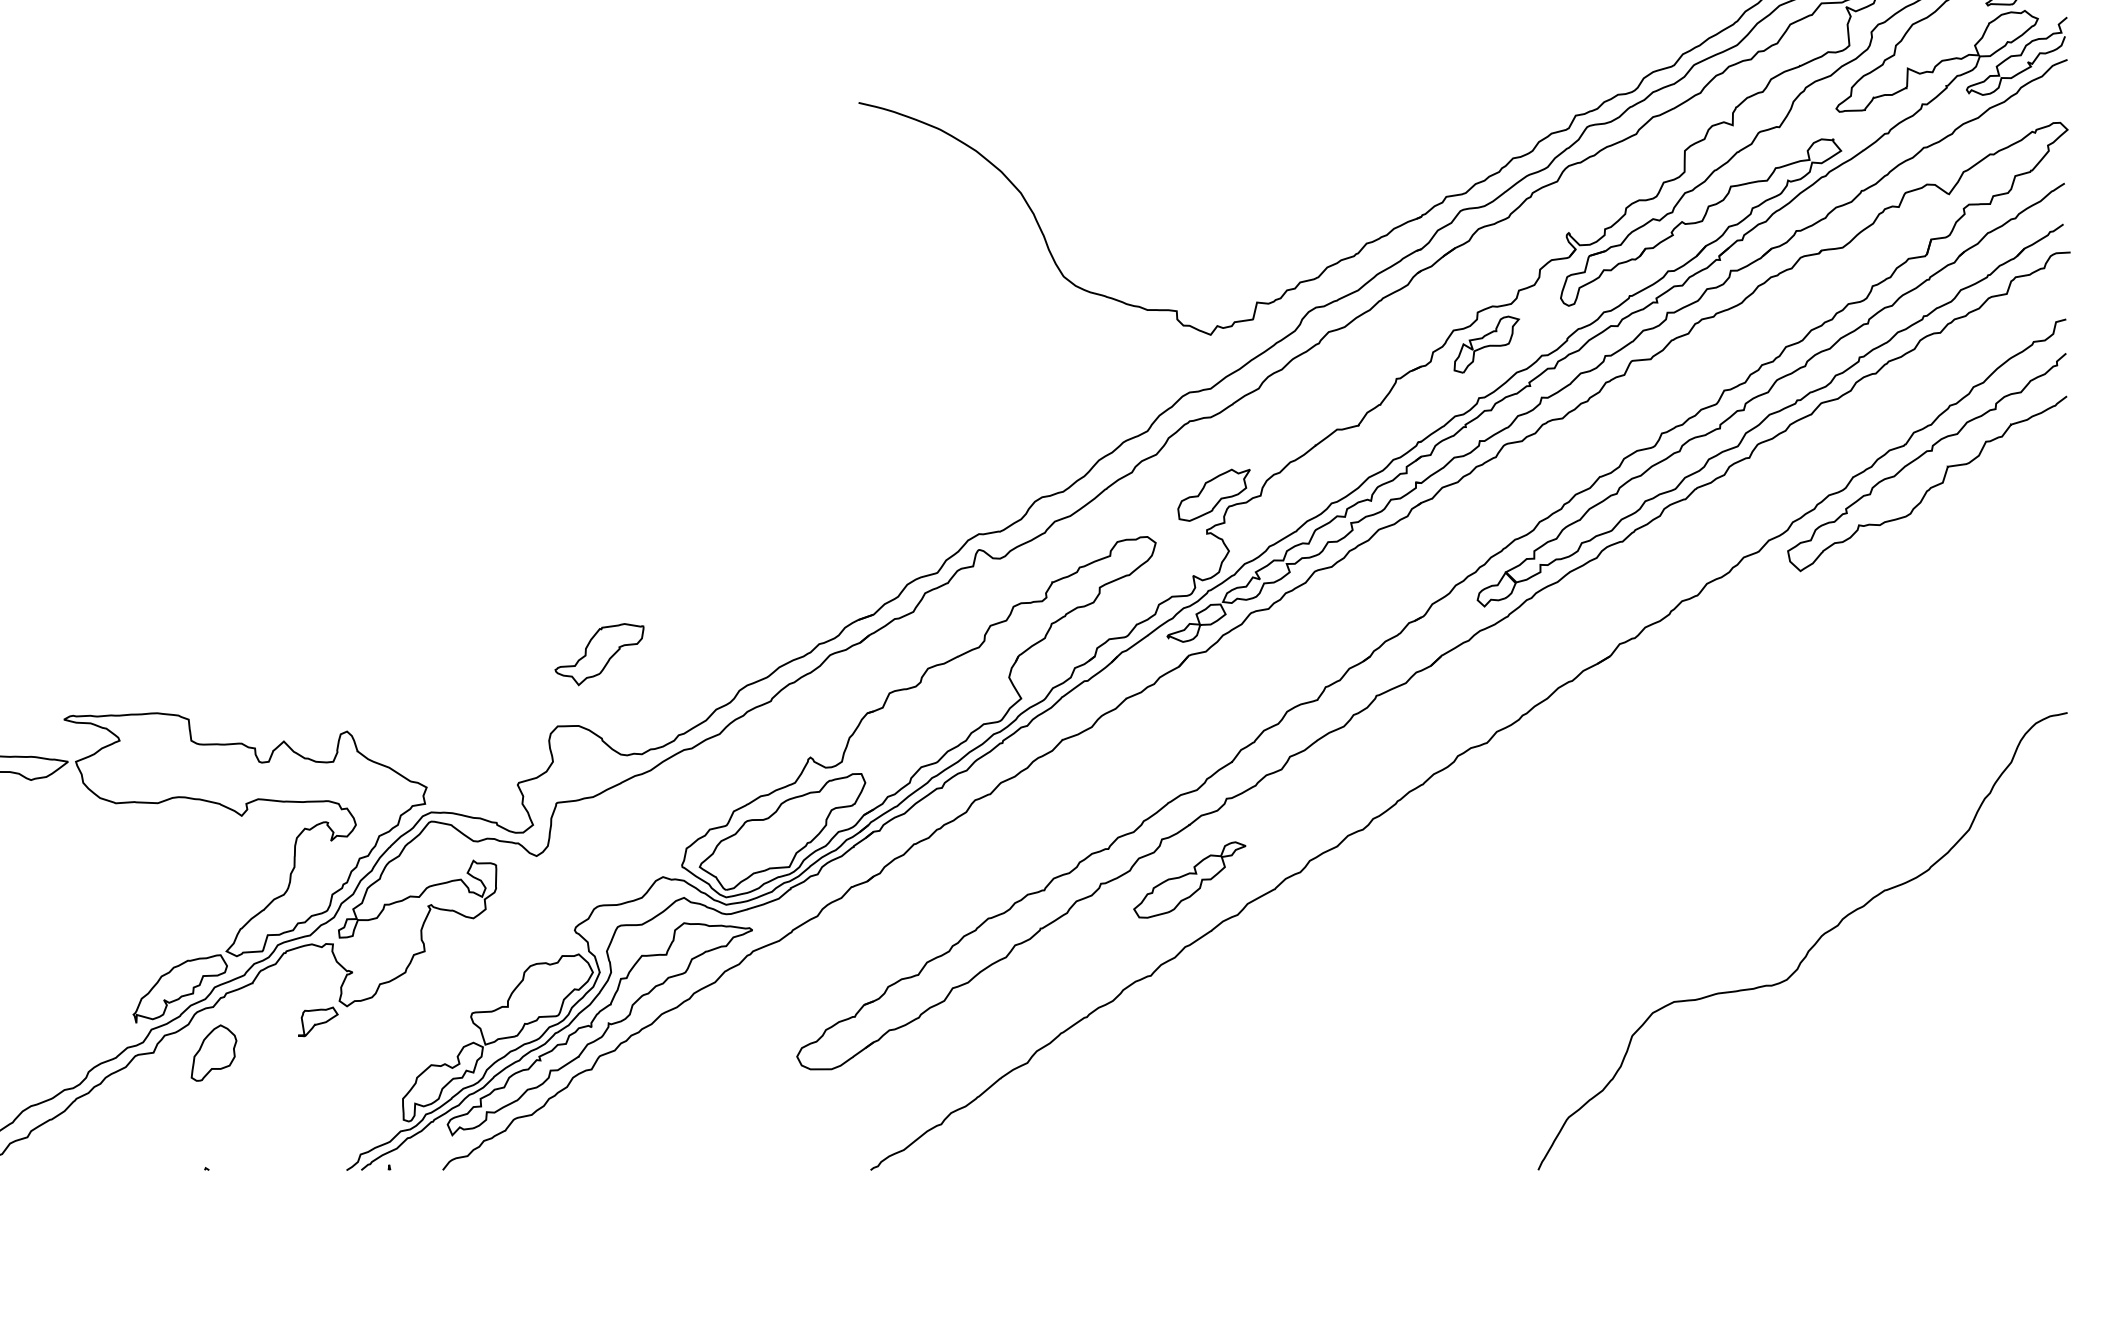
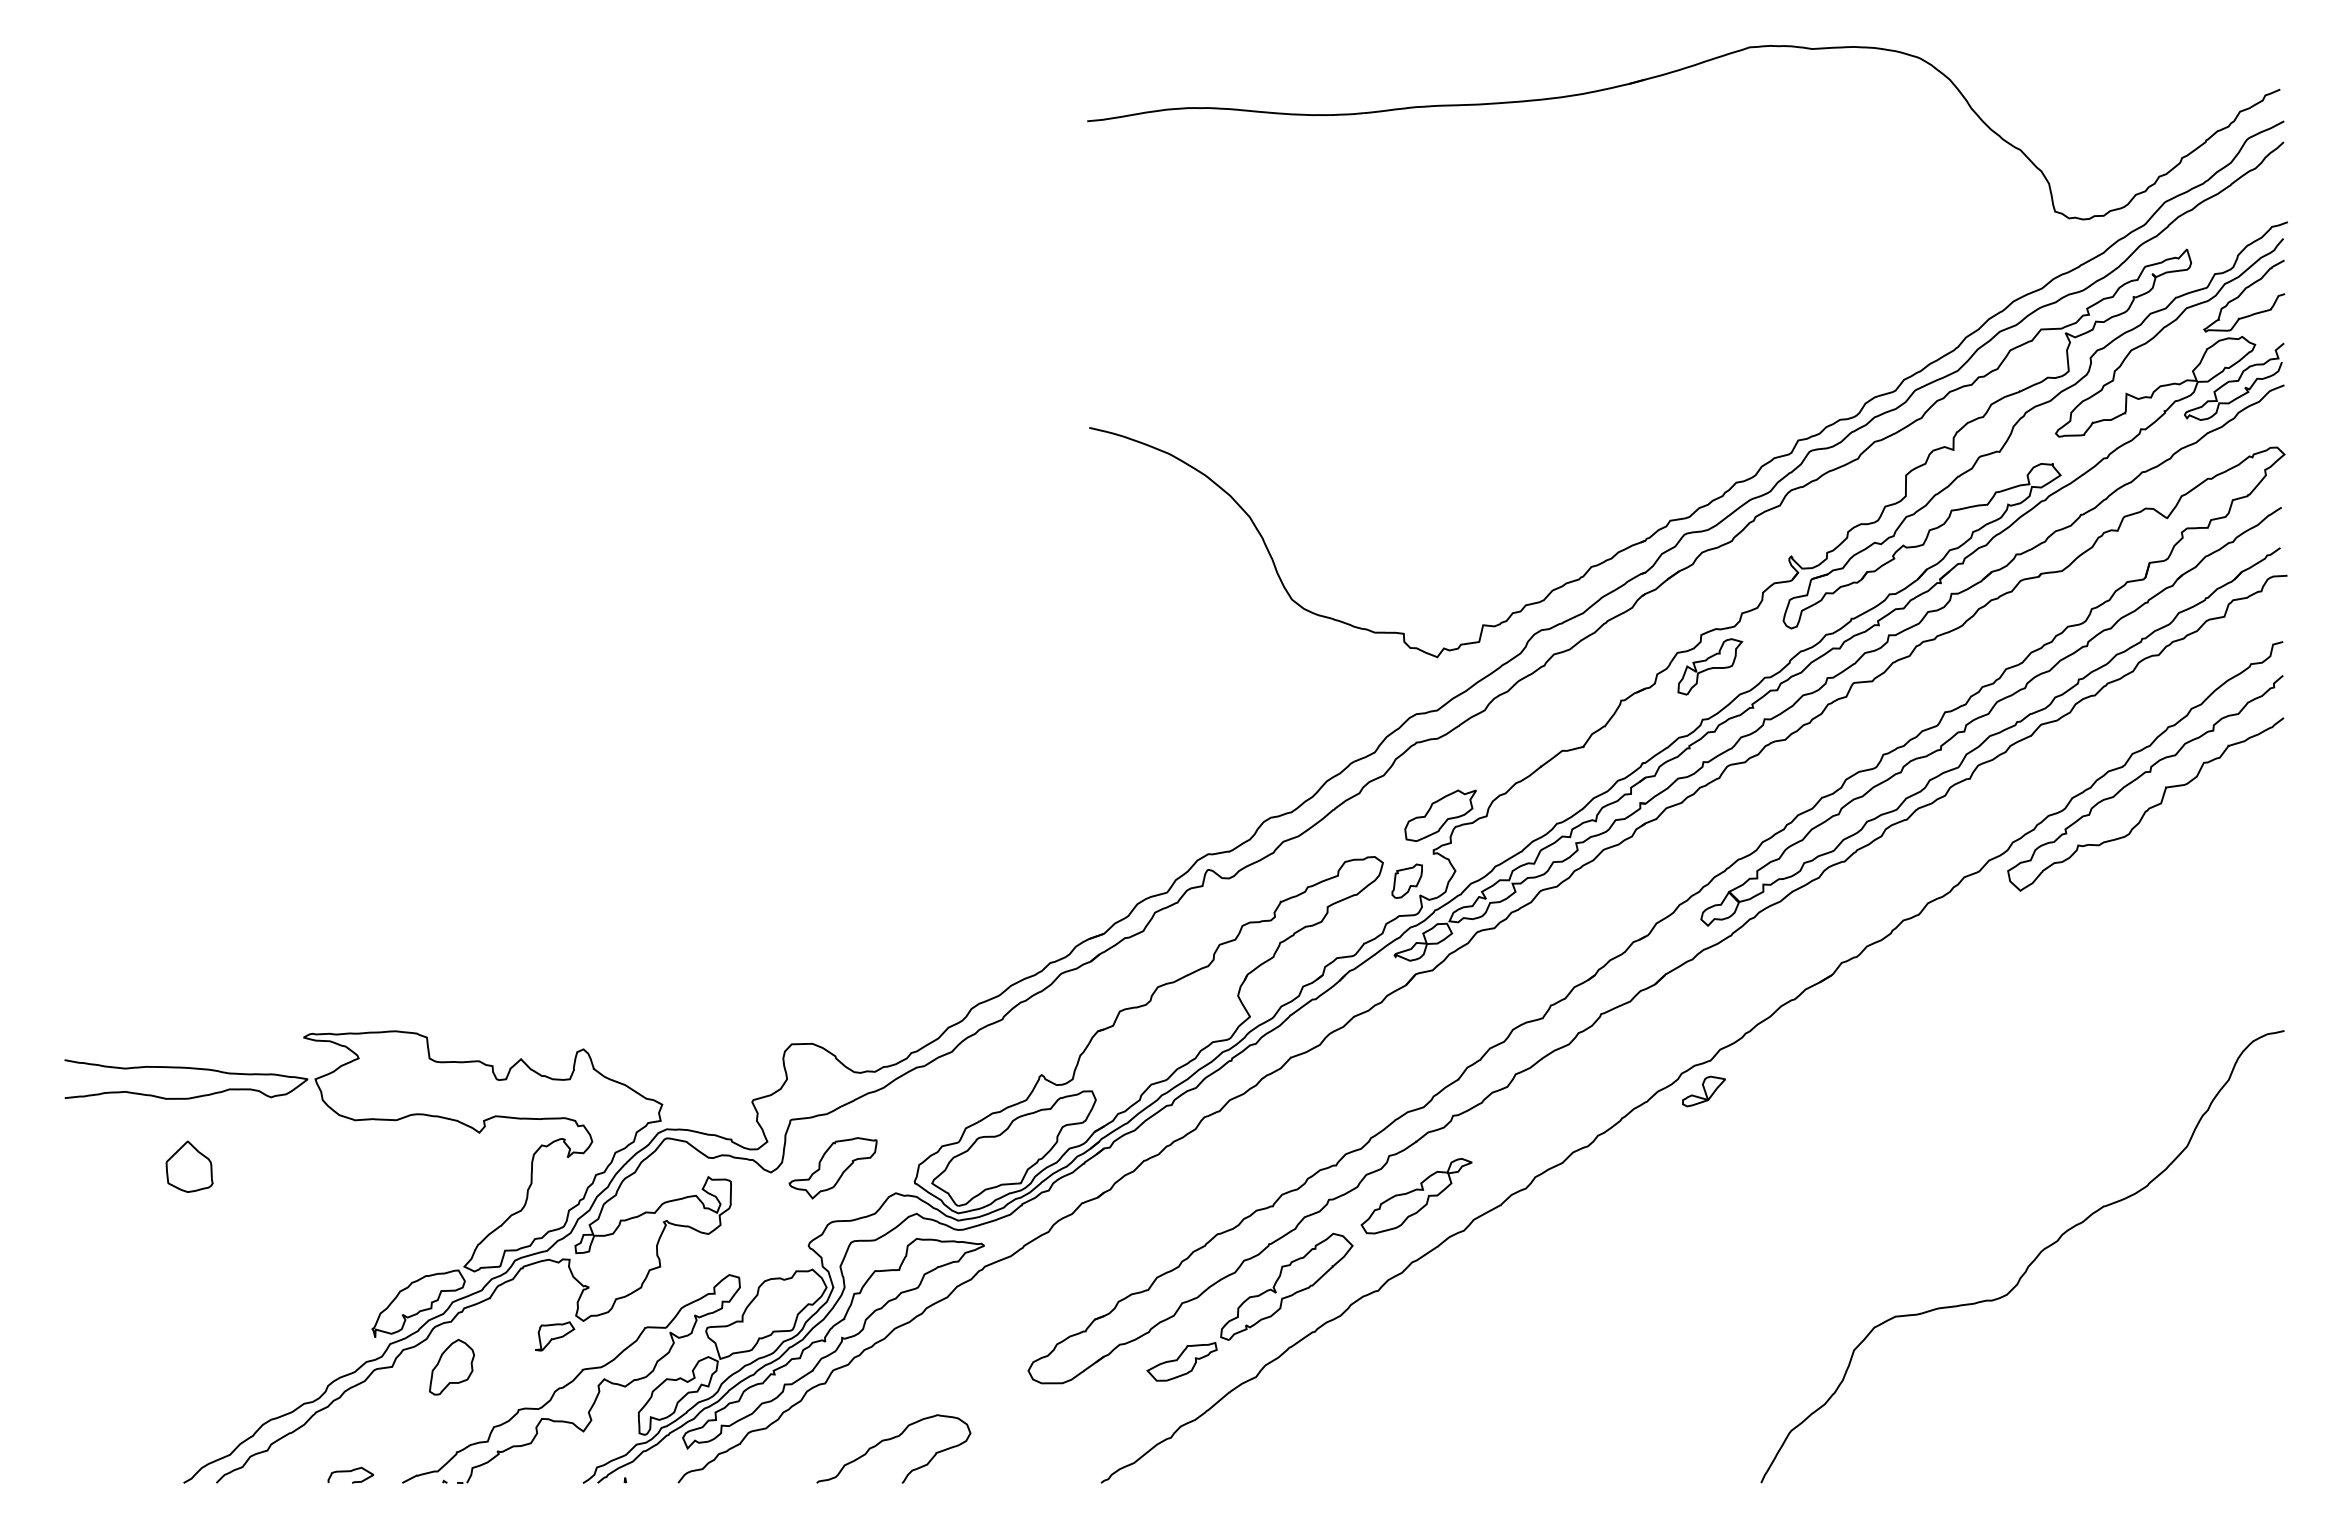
part: (1179, 560) -> (1406, 880), added
part: (598, 654) -> (832, 1168), moved
part: (1479, 774) -> (1703, 1091), added
part: (1020, 991) -> (1249, 1306), added
part: (334, 1064) -> (571, 1378), added
curve: (656, 1127) -> (889, 1440), added
curve: (111, 1159) -> (350, 1472), added

